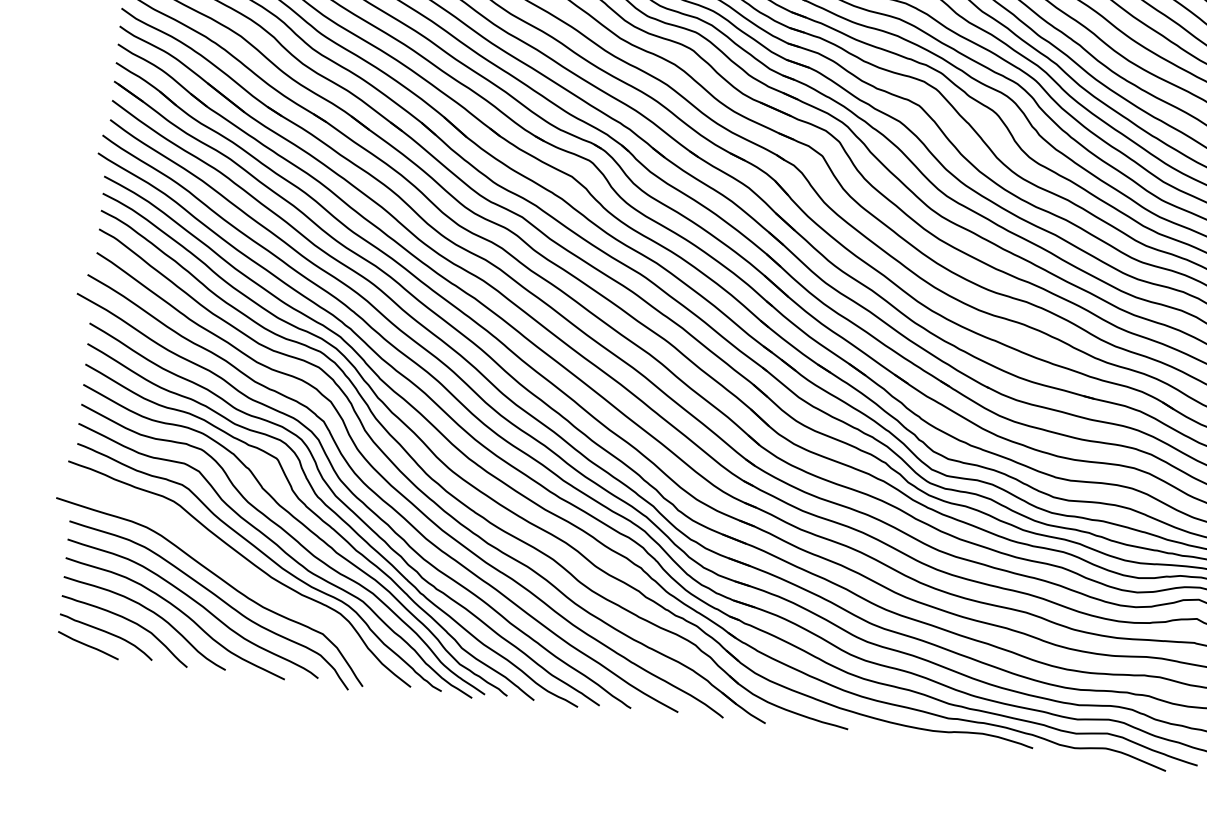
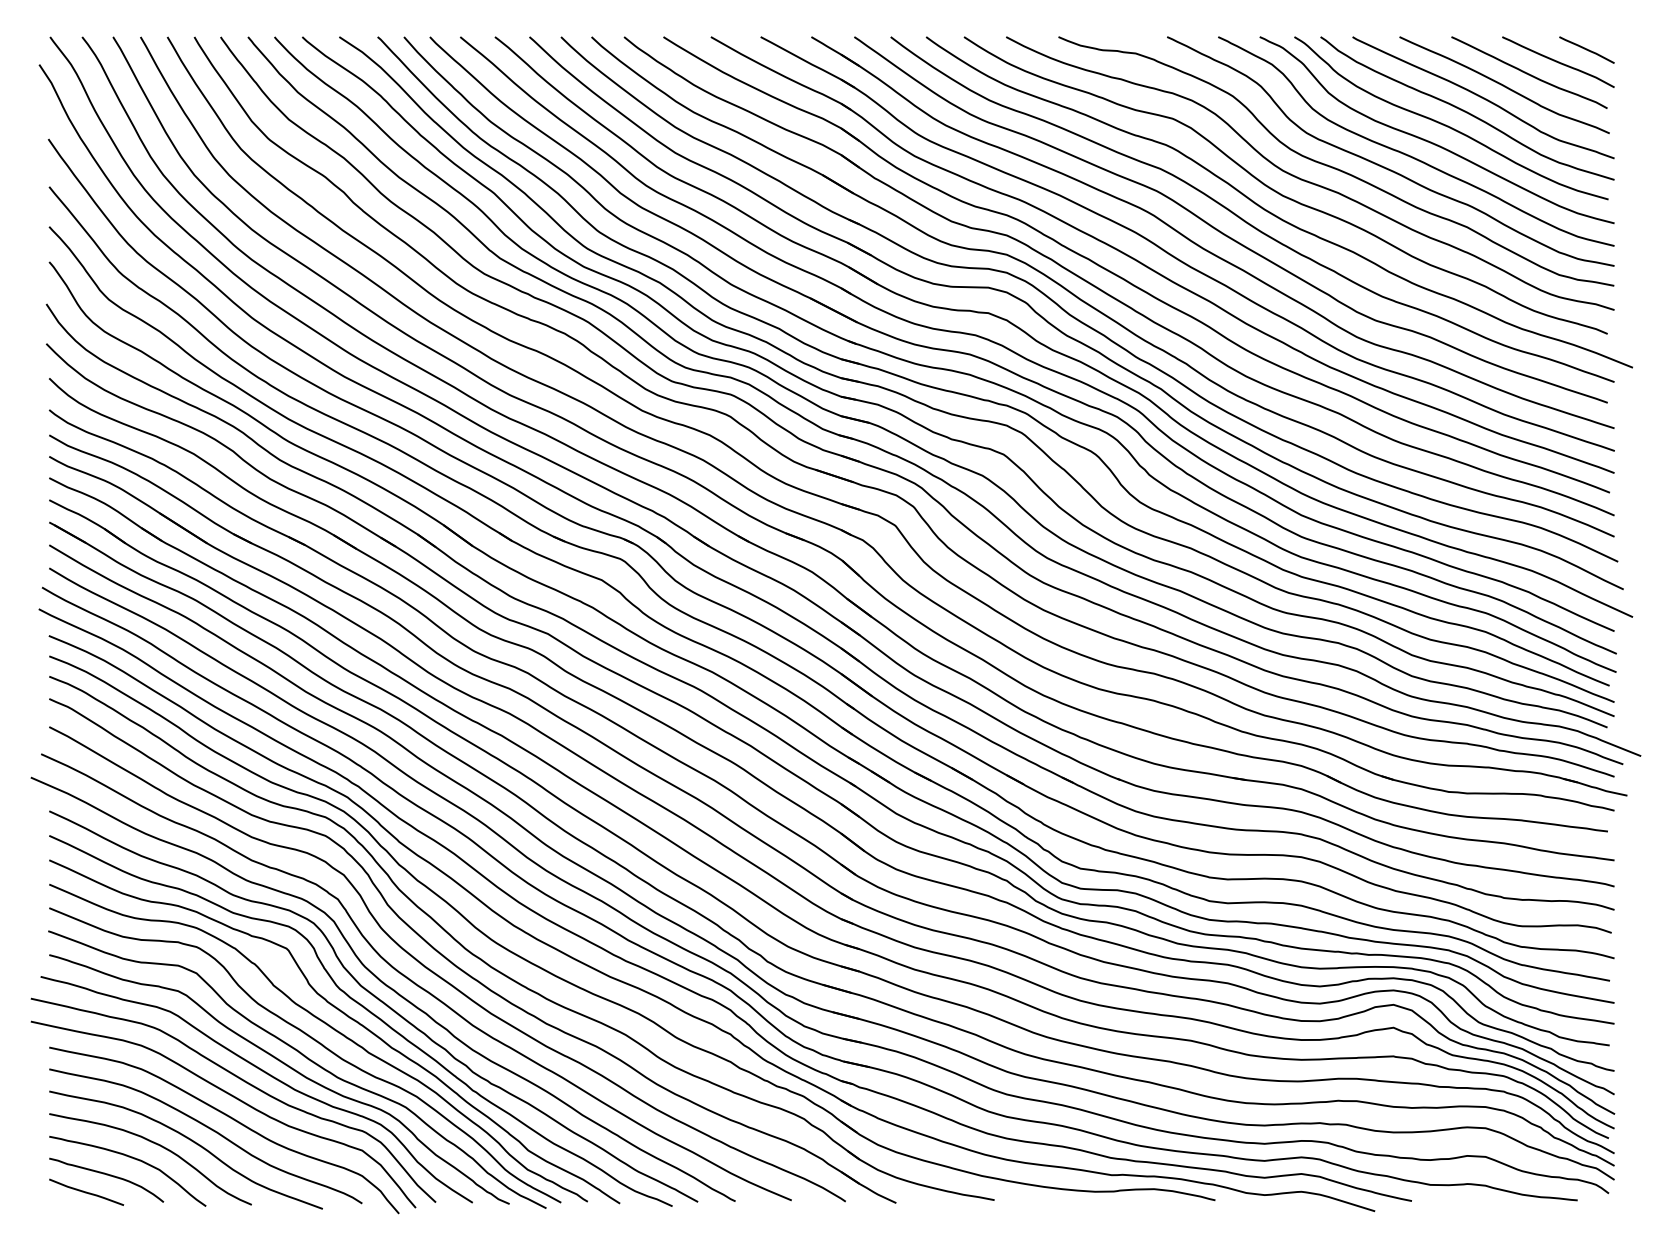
curve: (229, 567) -> (244, 1082), added

